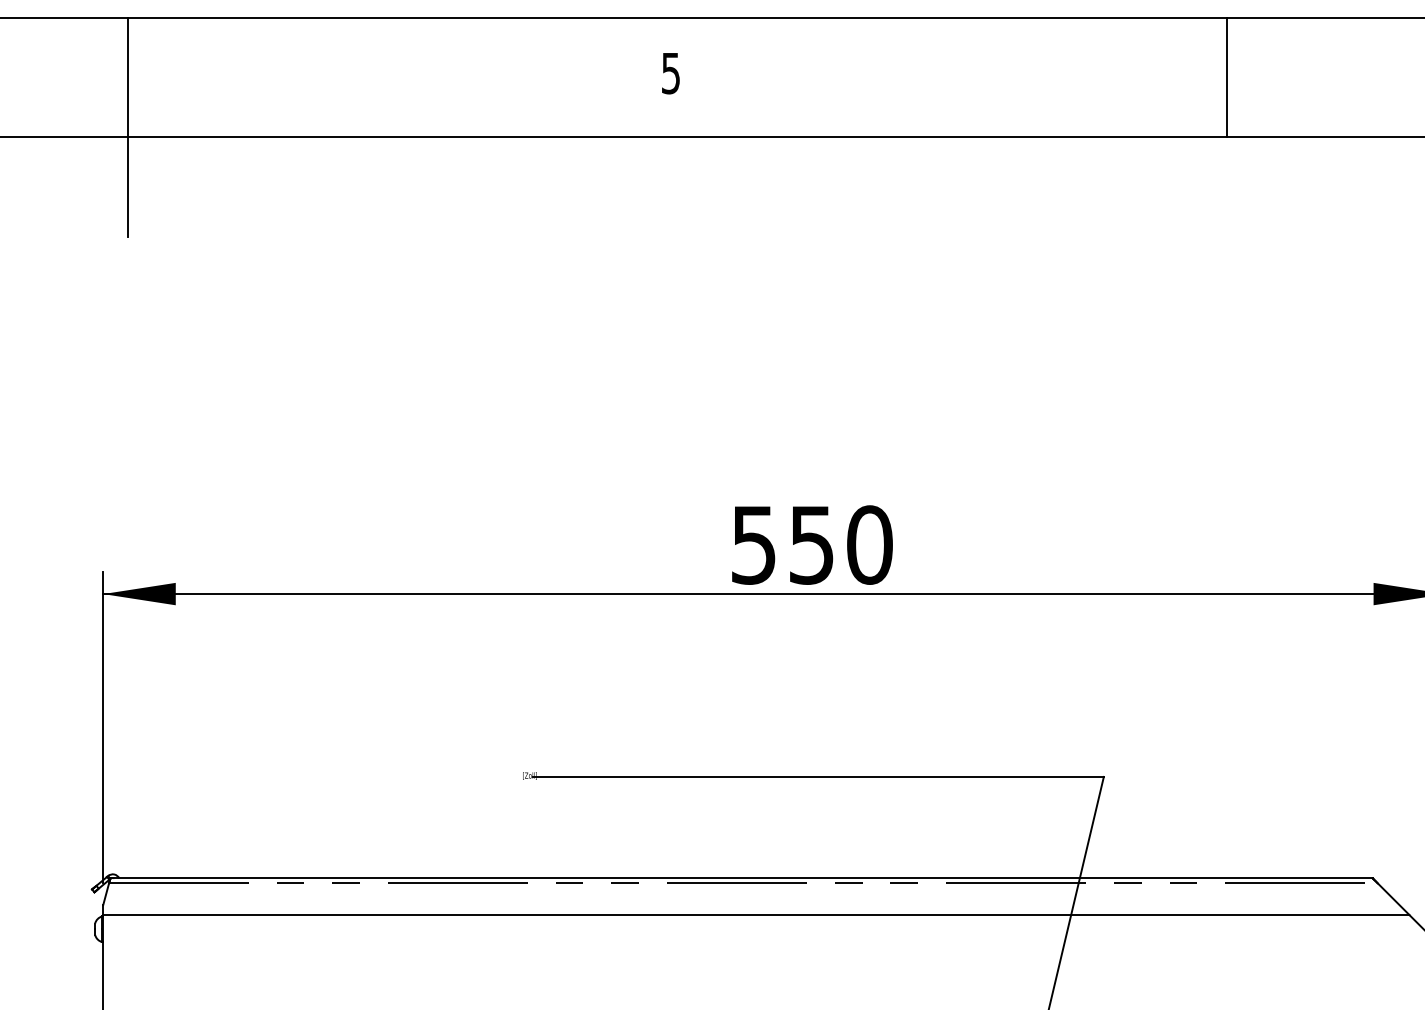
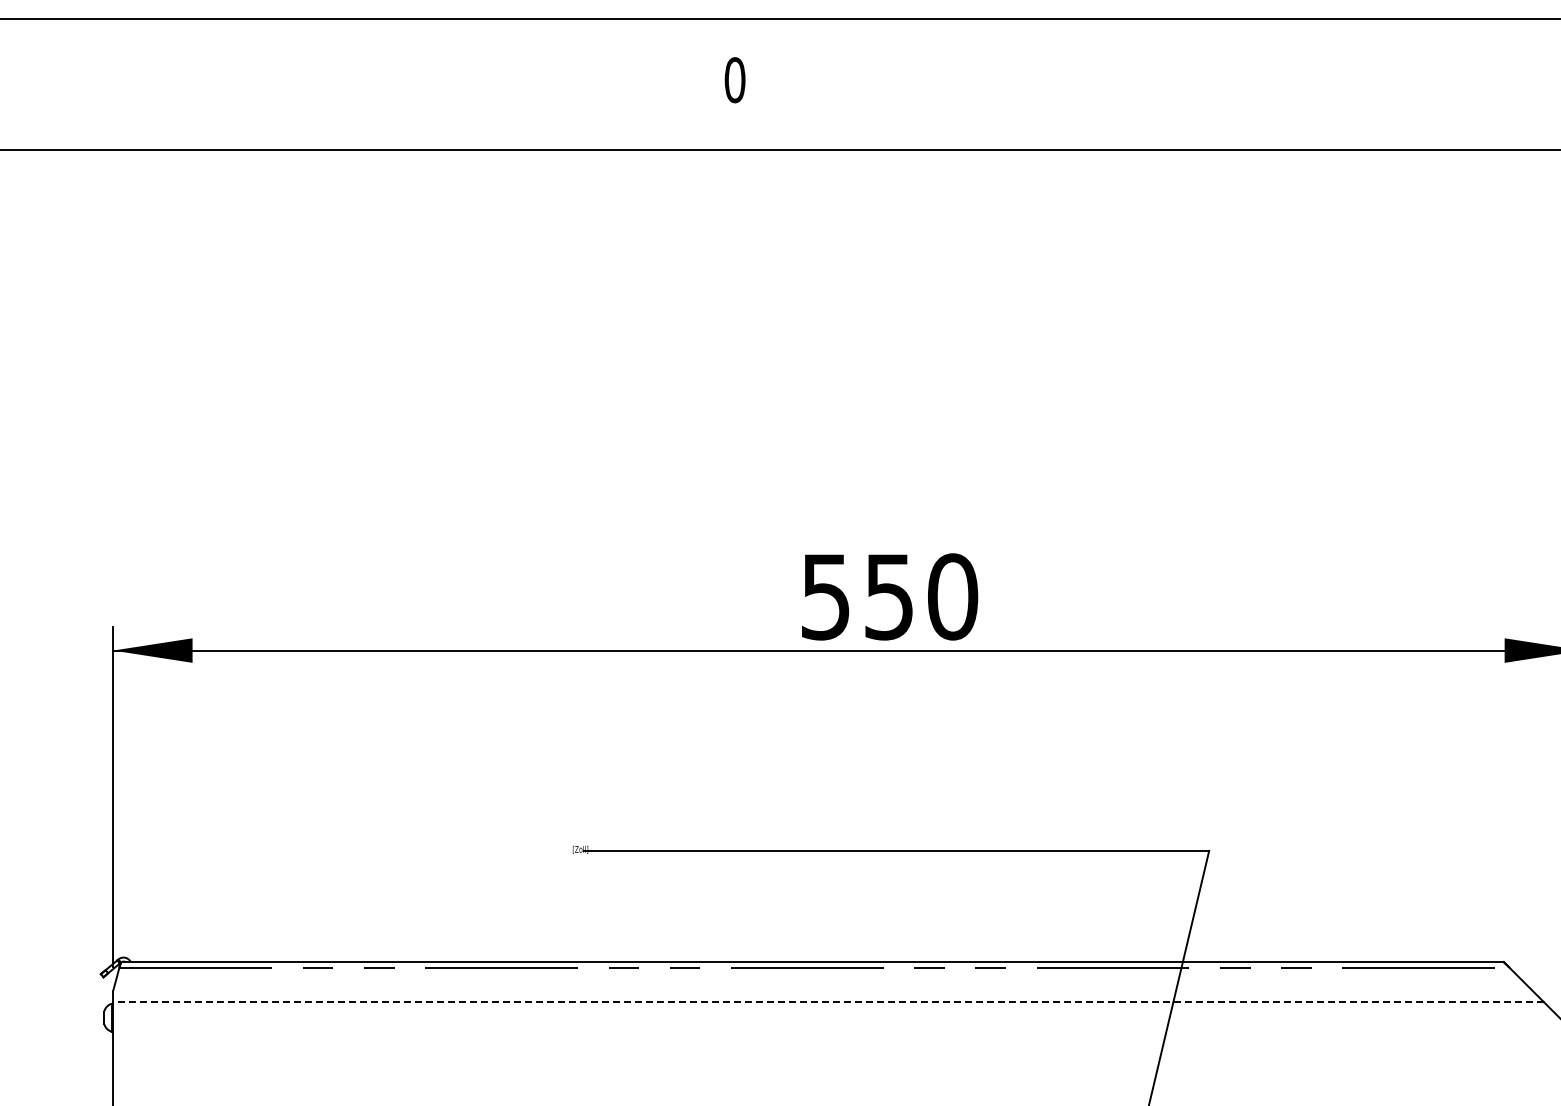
text: (670, 73) -> (734, 80), 5 -> 0
line: (1226, 77) -> (1343, 84), removed
line: (128, 127) -> (140, 139), removed
line: (756, 915) -> (828, 1002), solid -> dashed

